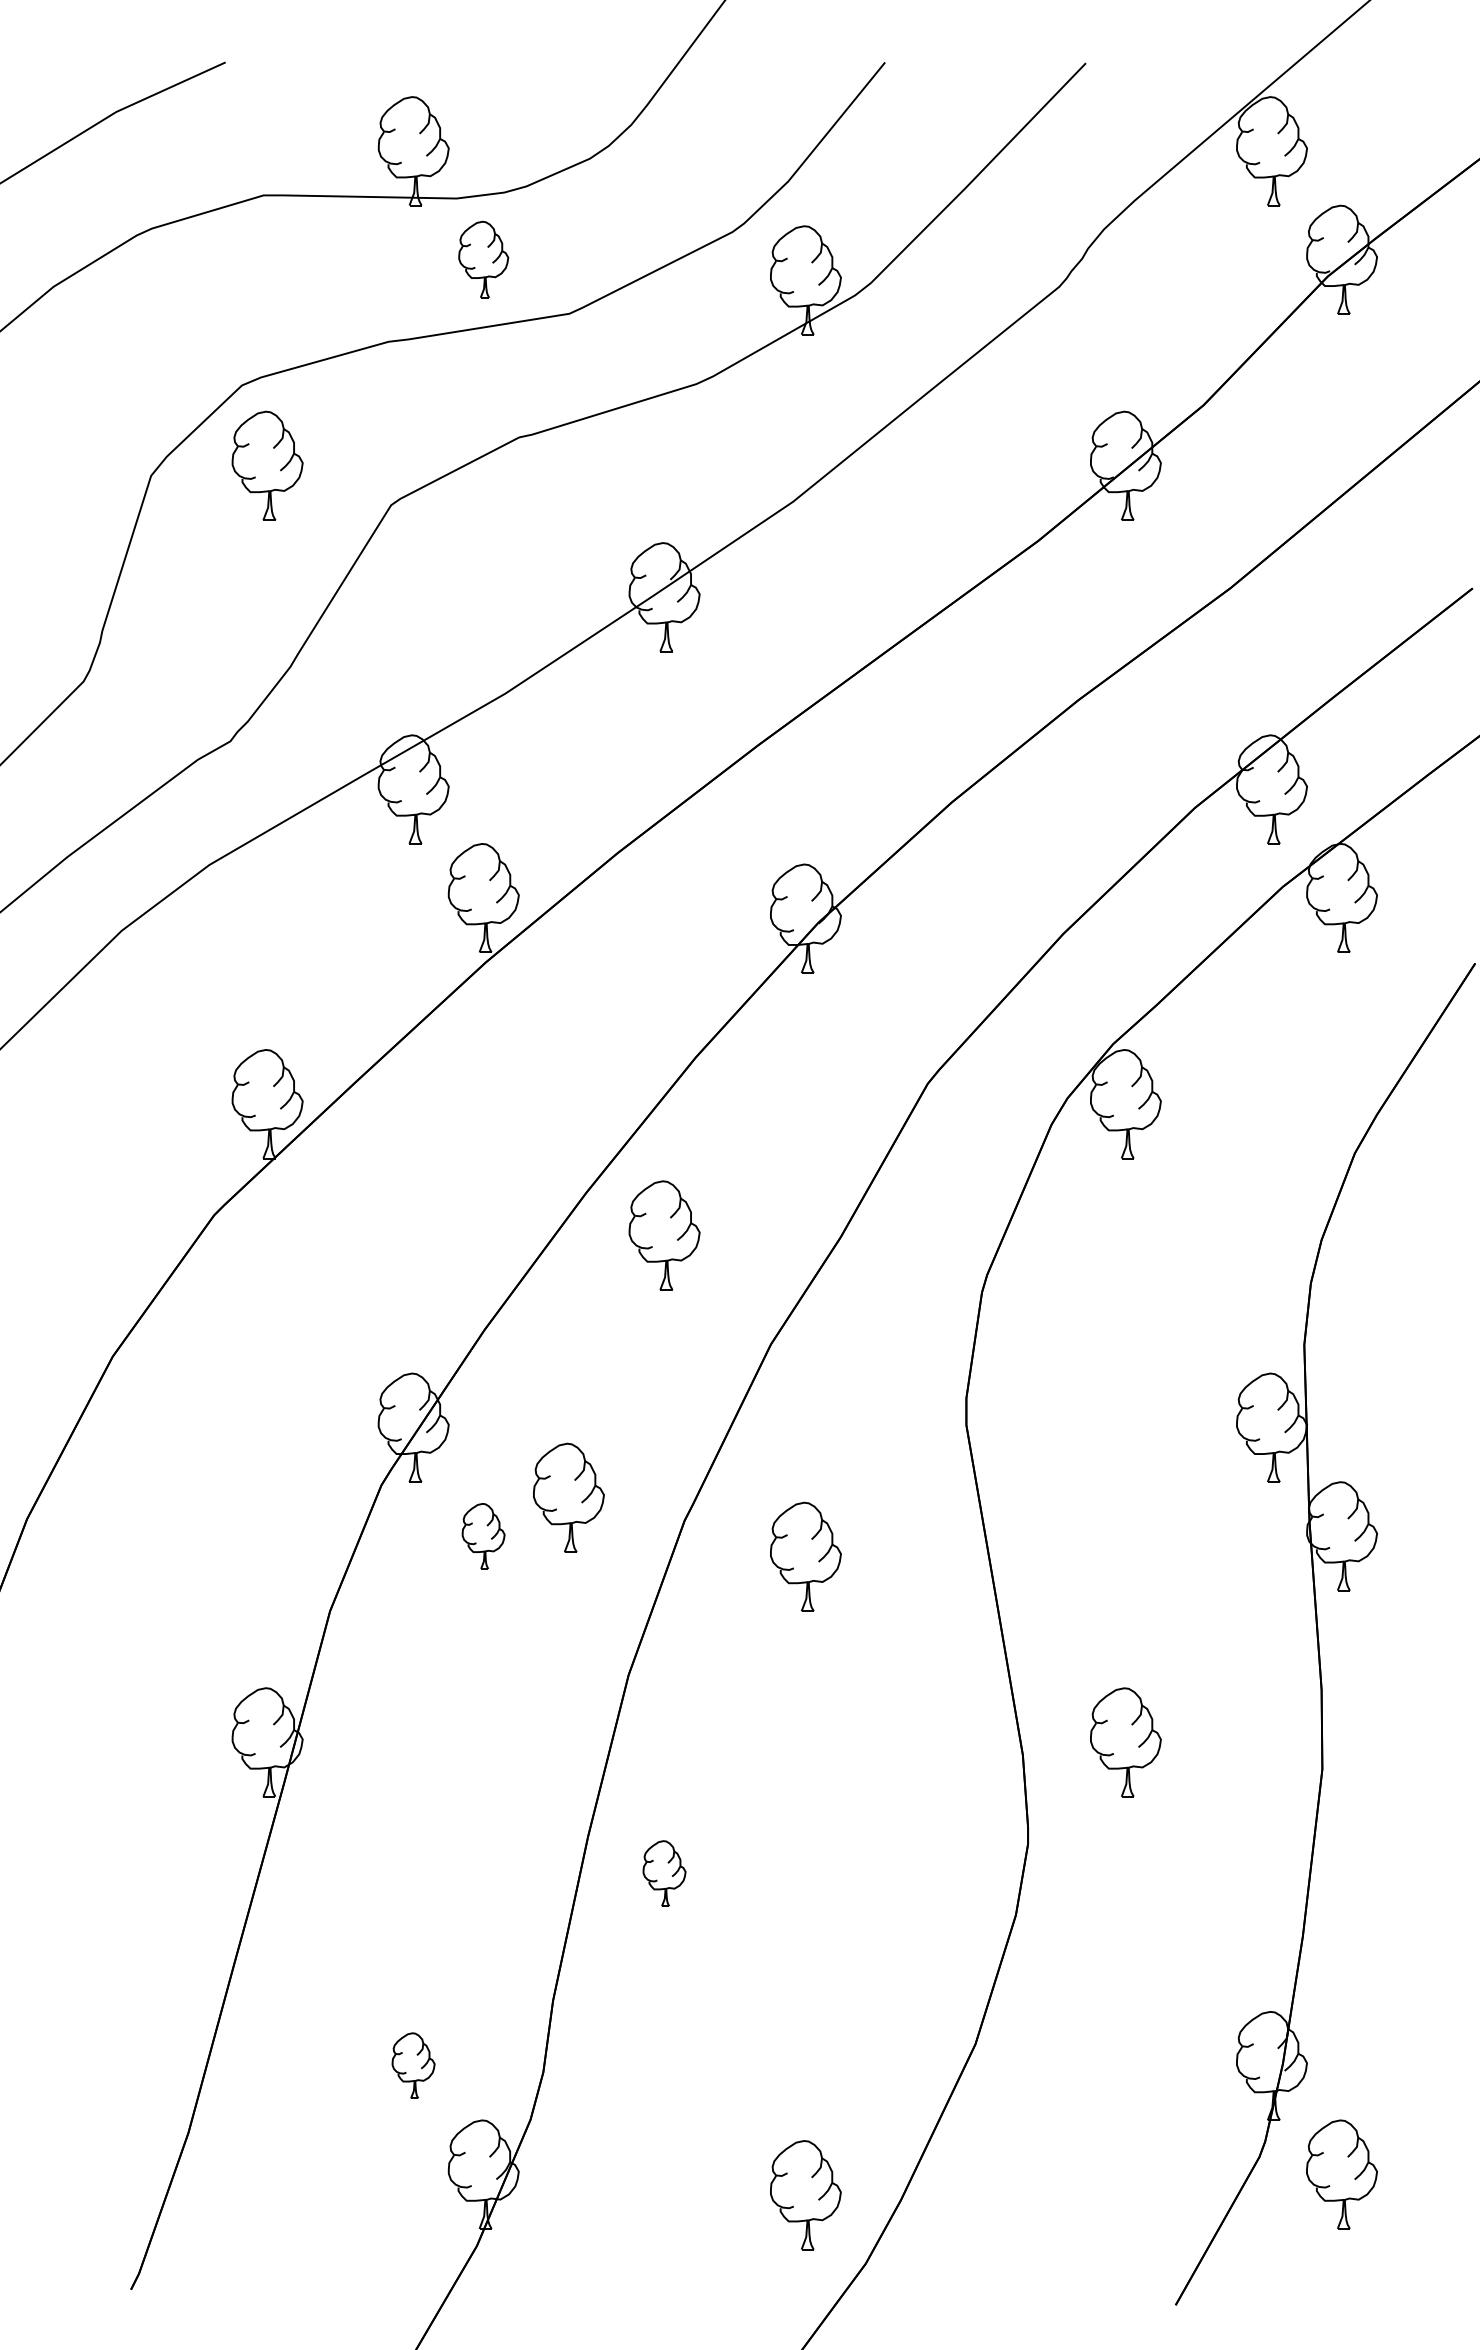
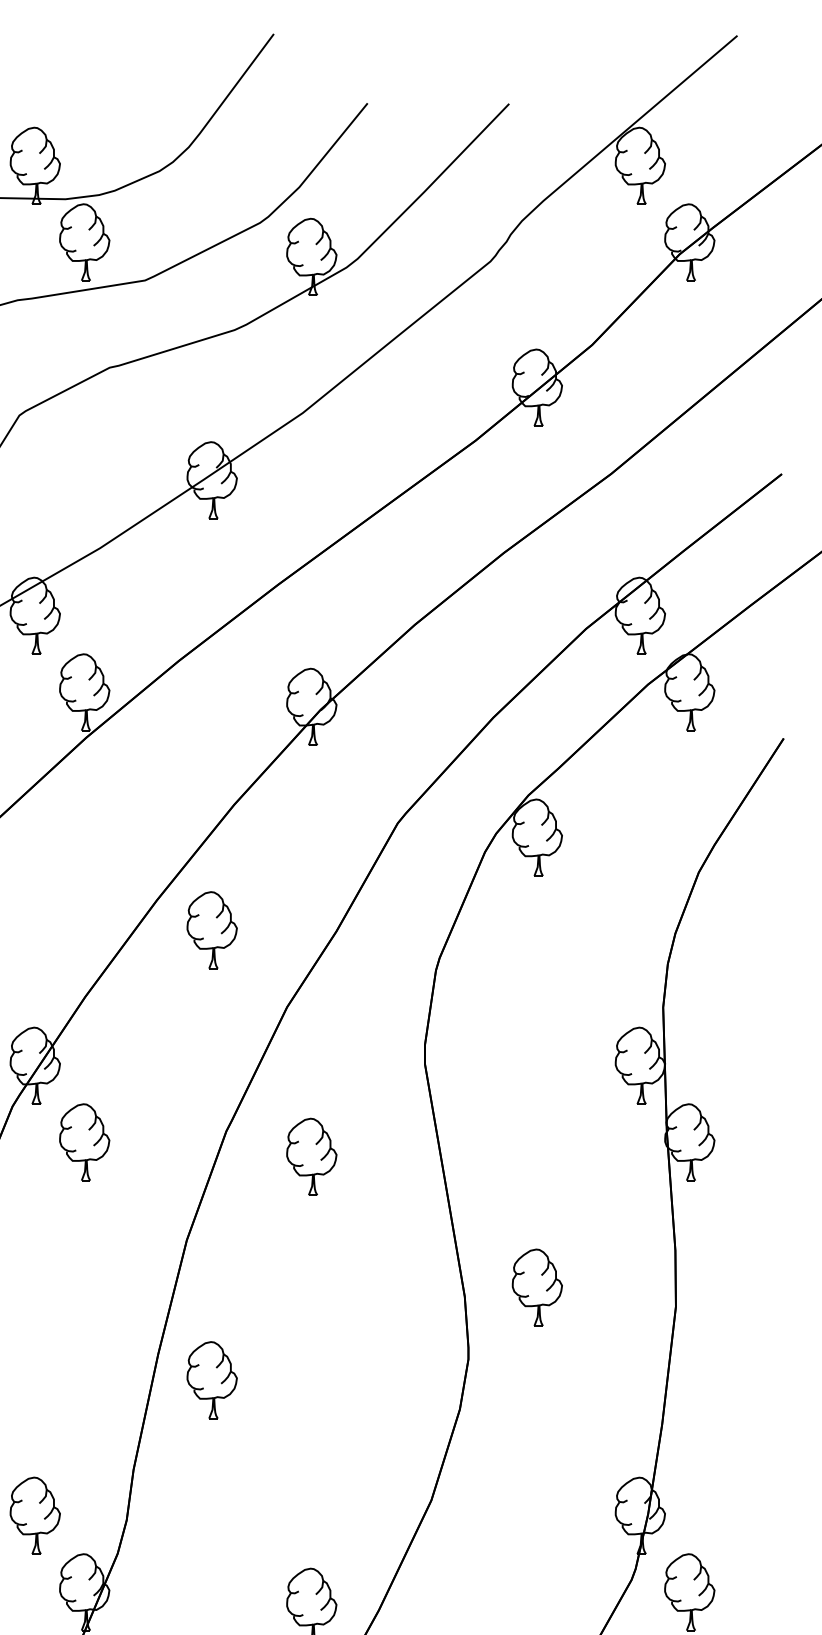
part: (483, 259) -> (84, 242), size x1.43
part: (568, 1497) -> (144, 1115), removed
part: (483, 1536) -> (84, 1142), size x1.67
part: (664, 1873) -> (212, 1380), size x1.67
part: (413, 2065) -> (35, 1515), size x1.67

